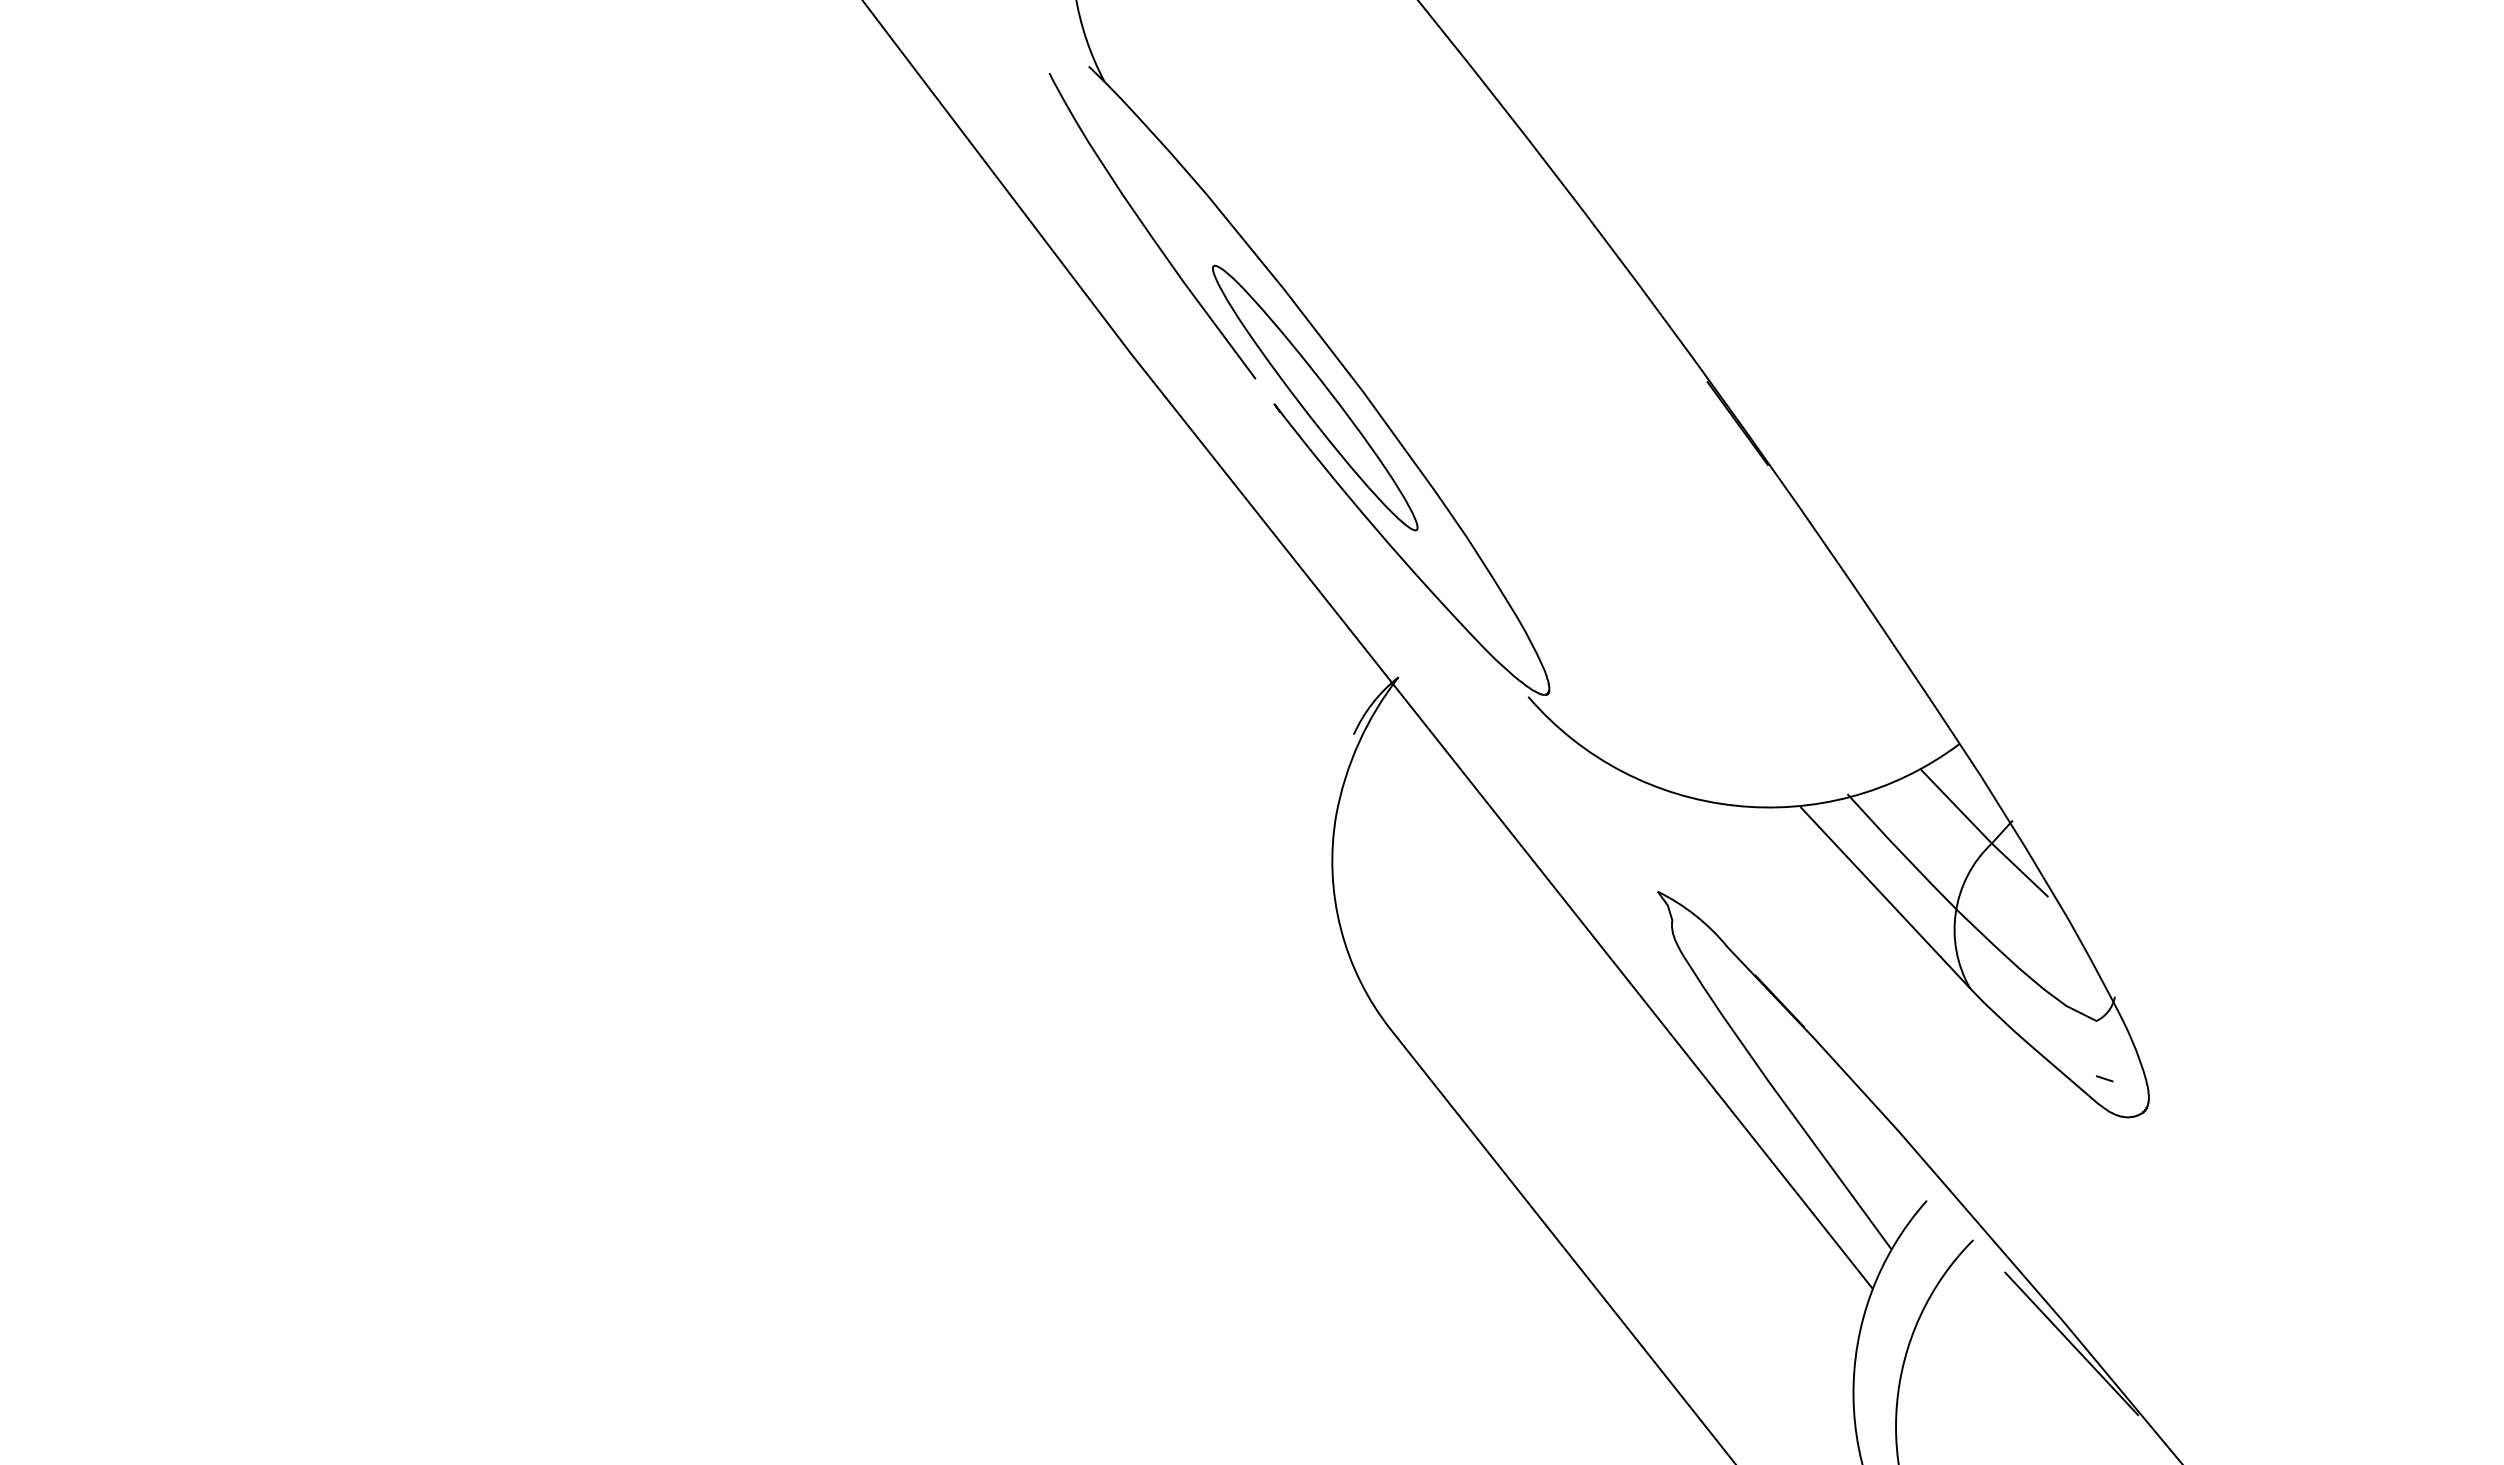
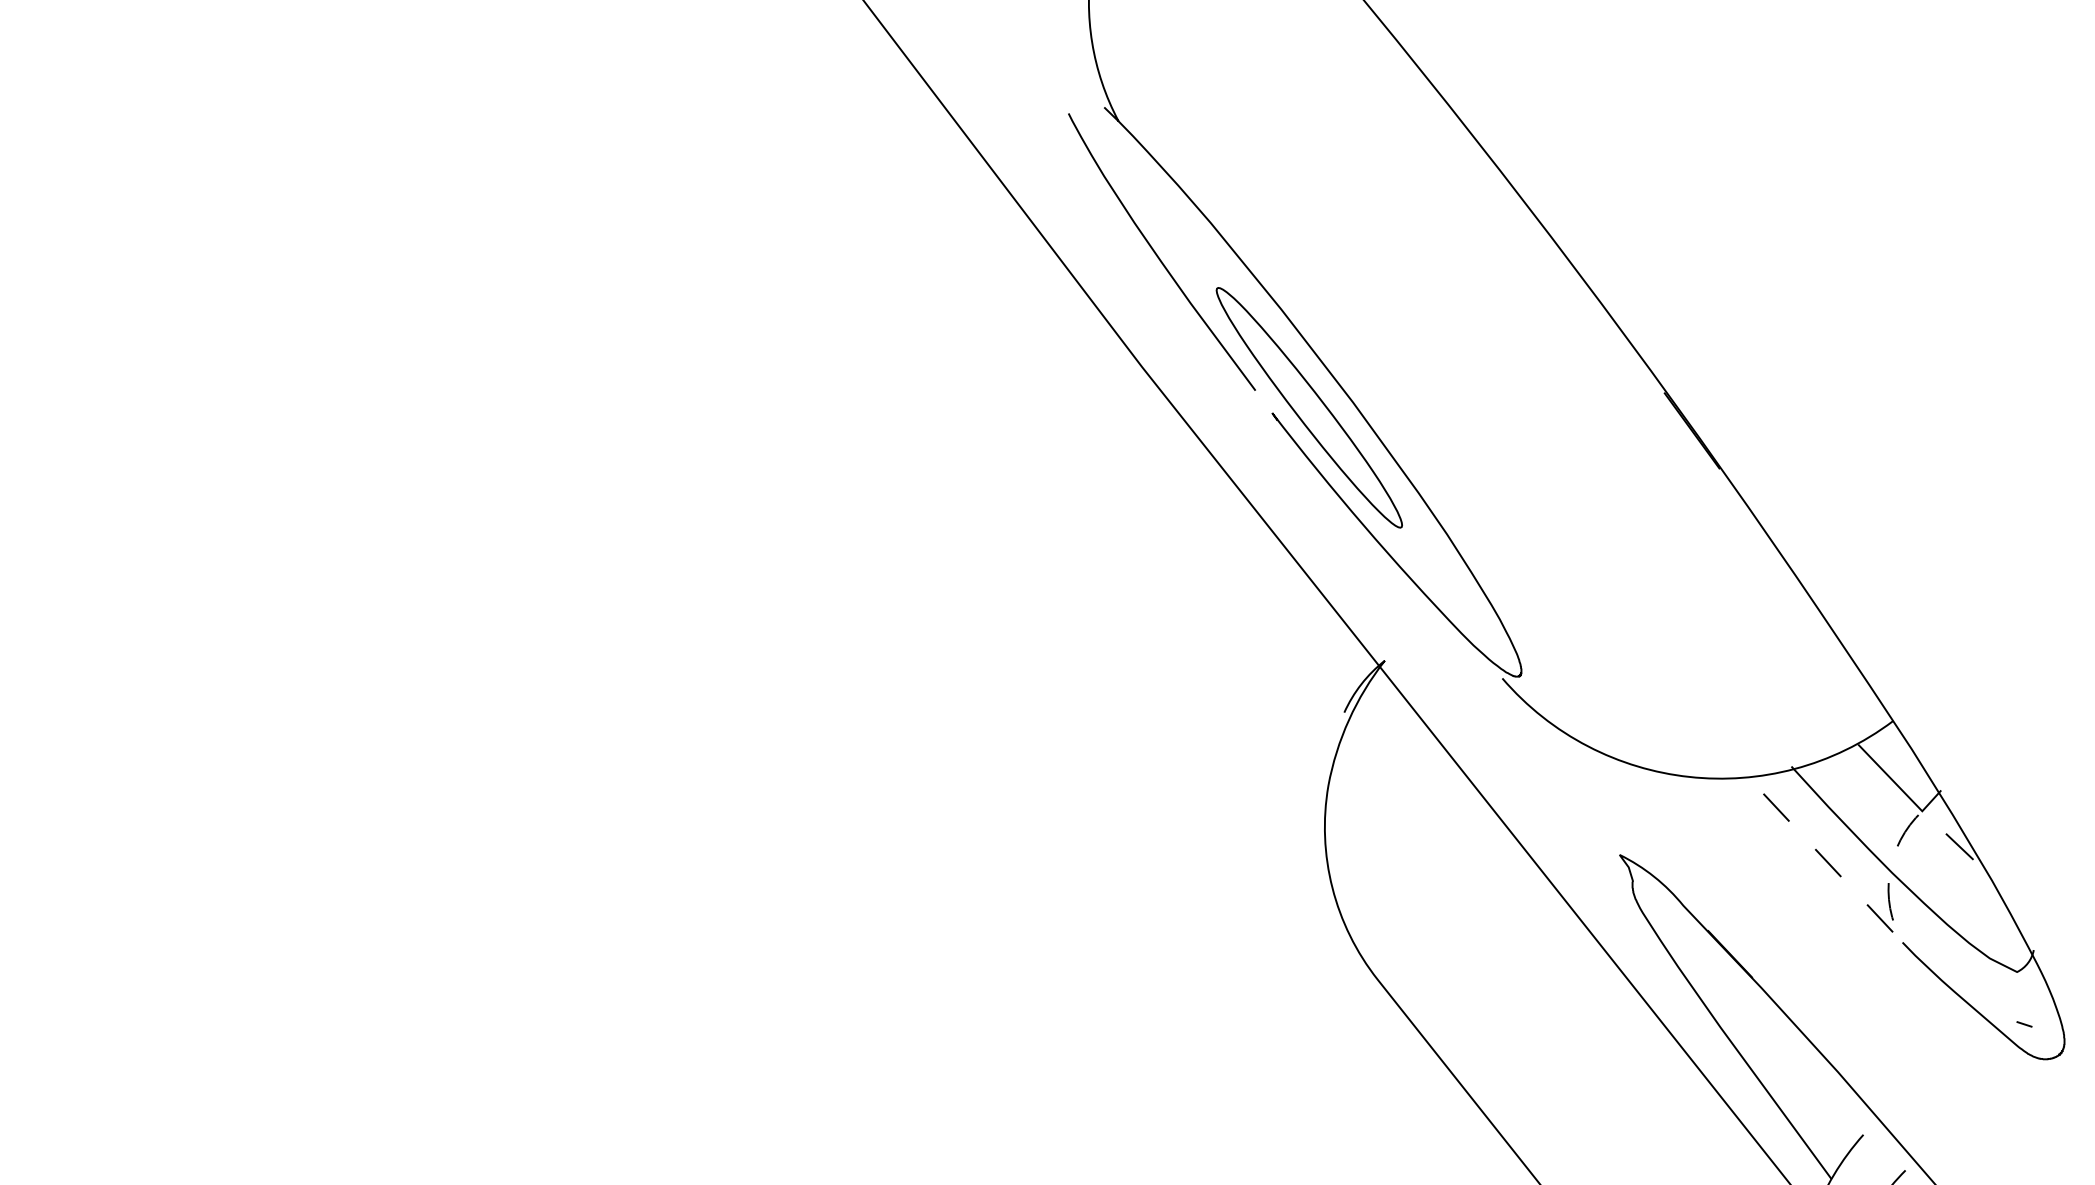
line: (1968, 985) -> (1901, 939), solid -> dashed

